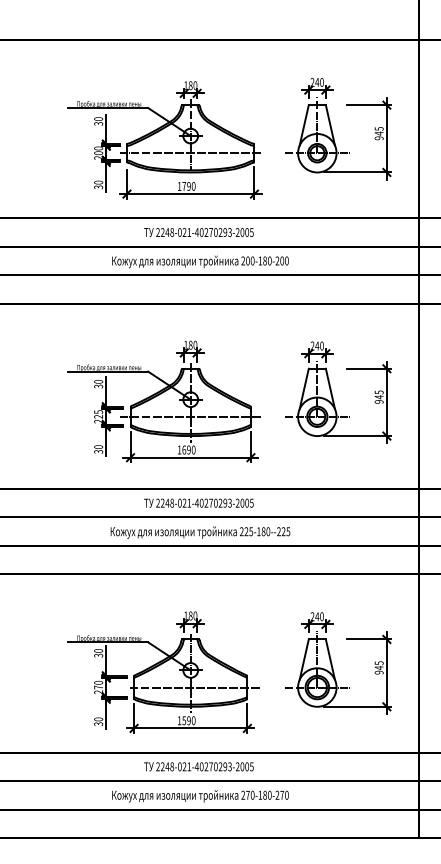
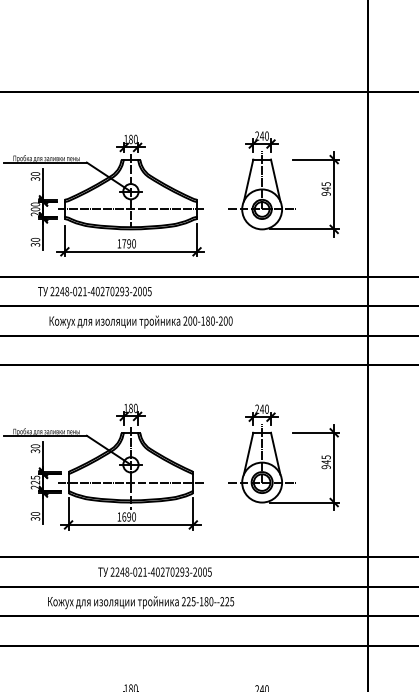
text: (198, 232) -> (94, 291), moved
text: (198, 502) -> (154, 571), moved

